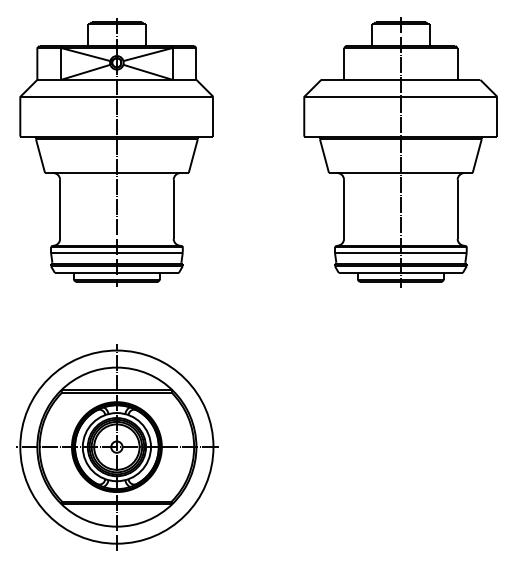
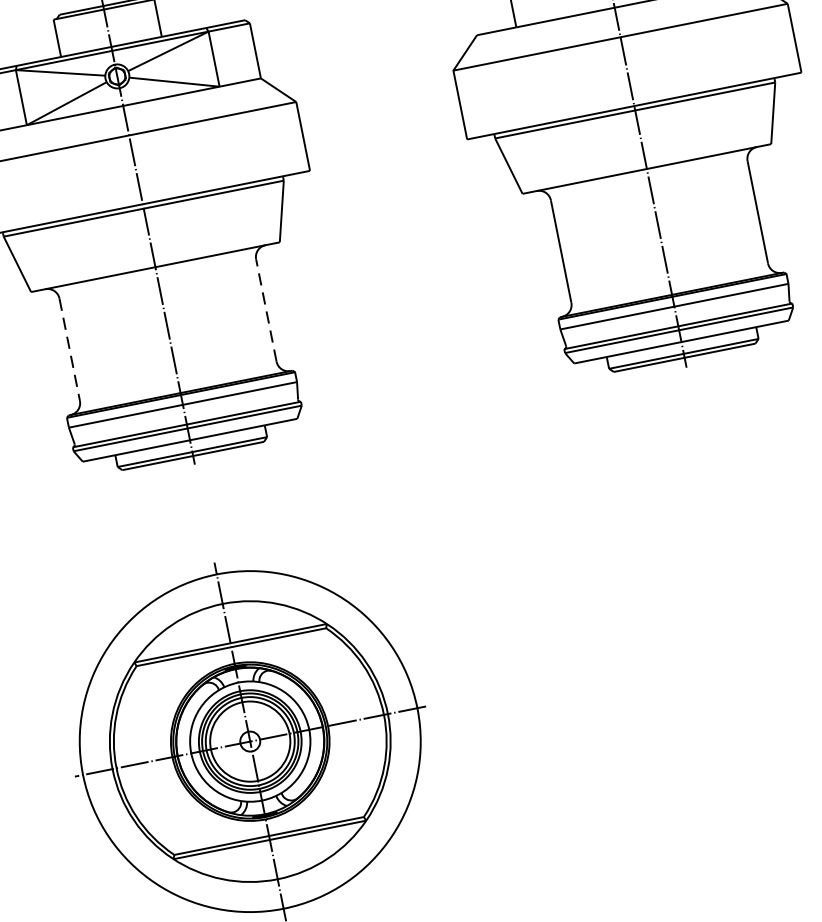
line: (60, 209) -> (70, 349), solid -> dashed
line: (173, 209) -> (266, 310), solid -> dashed

